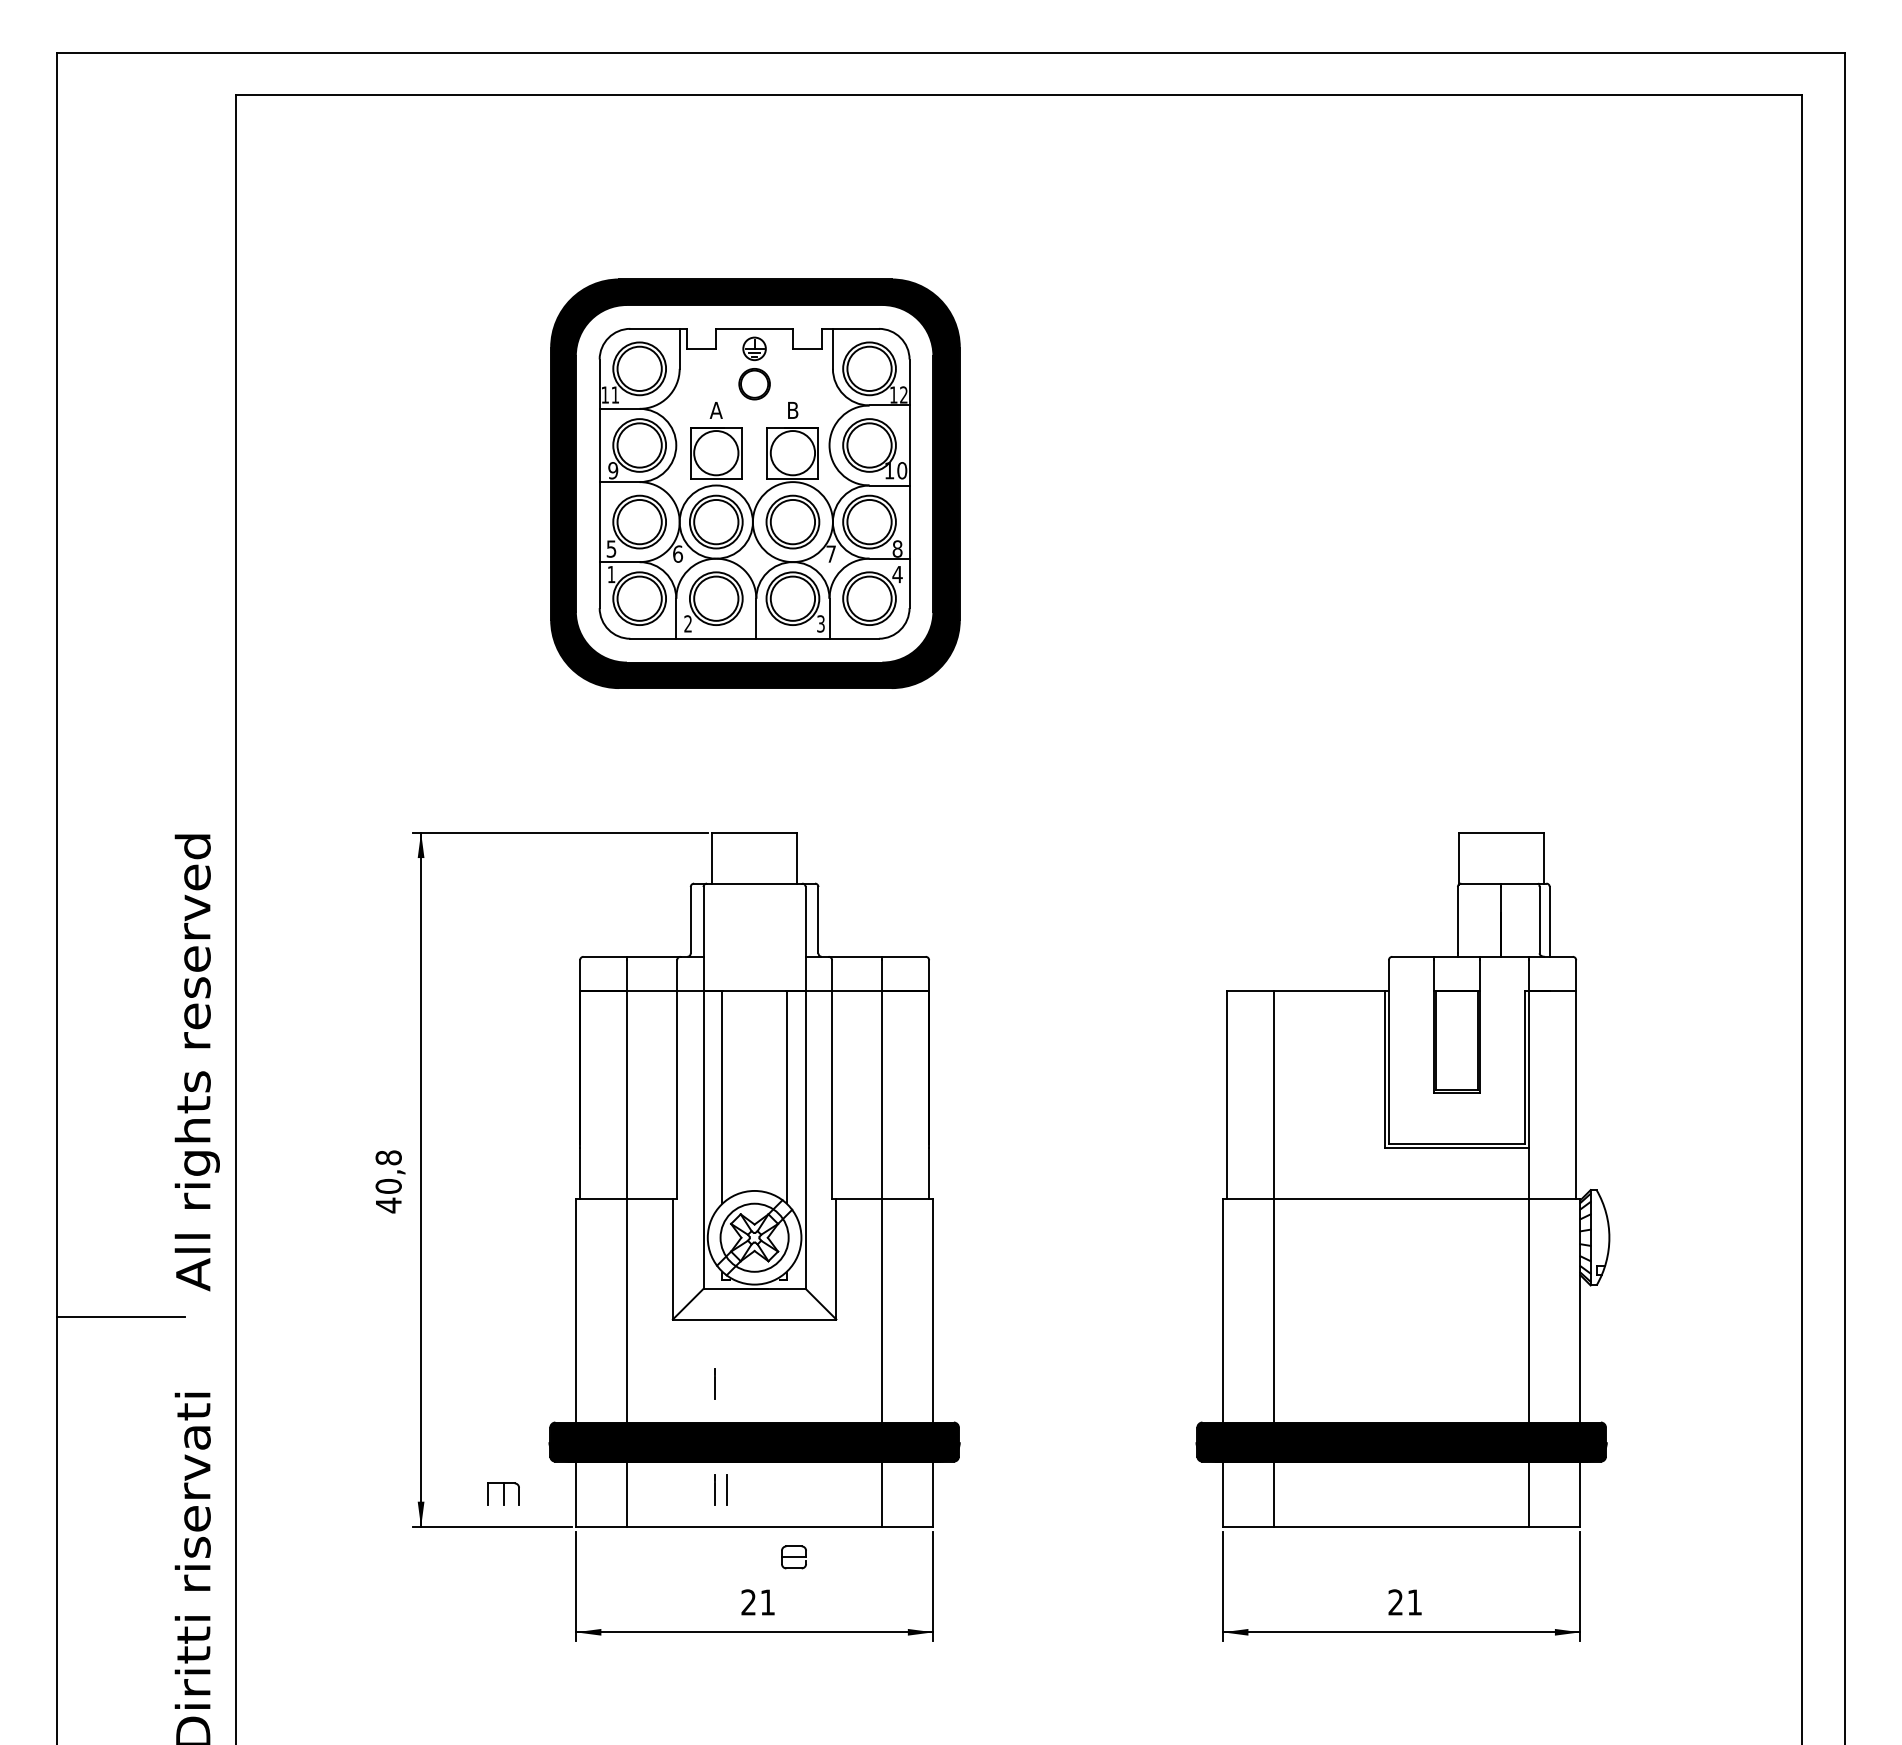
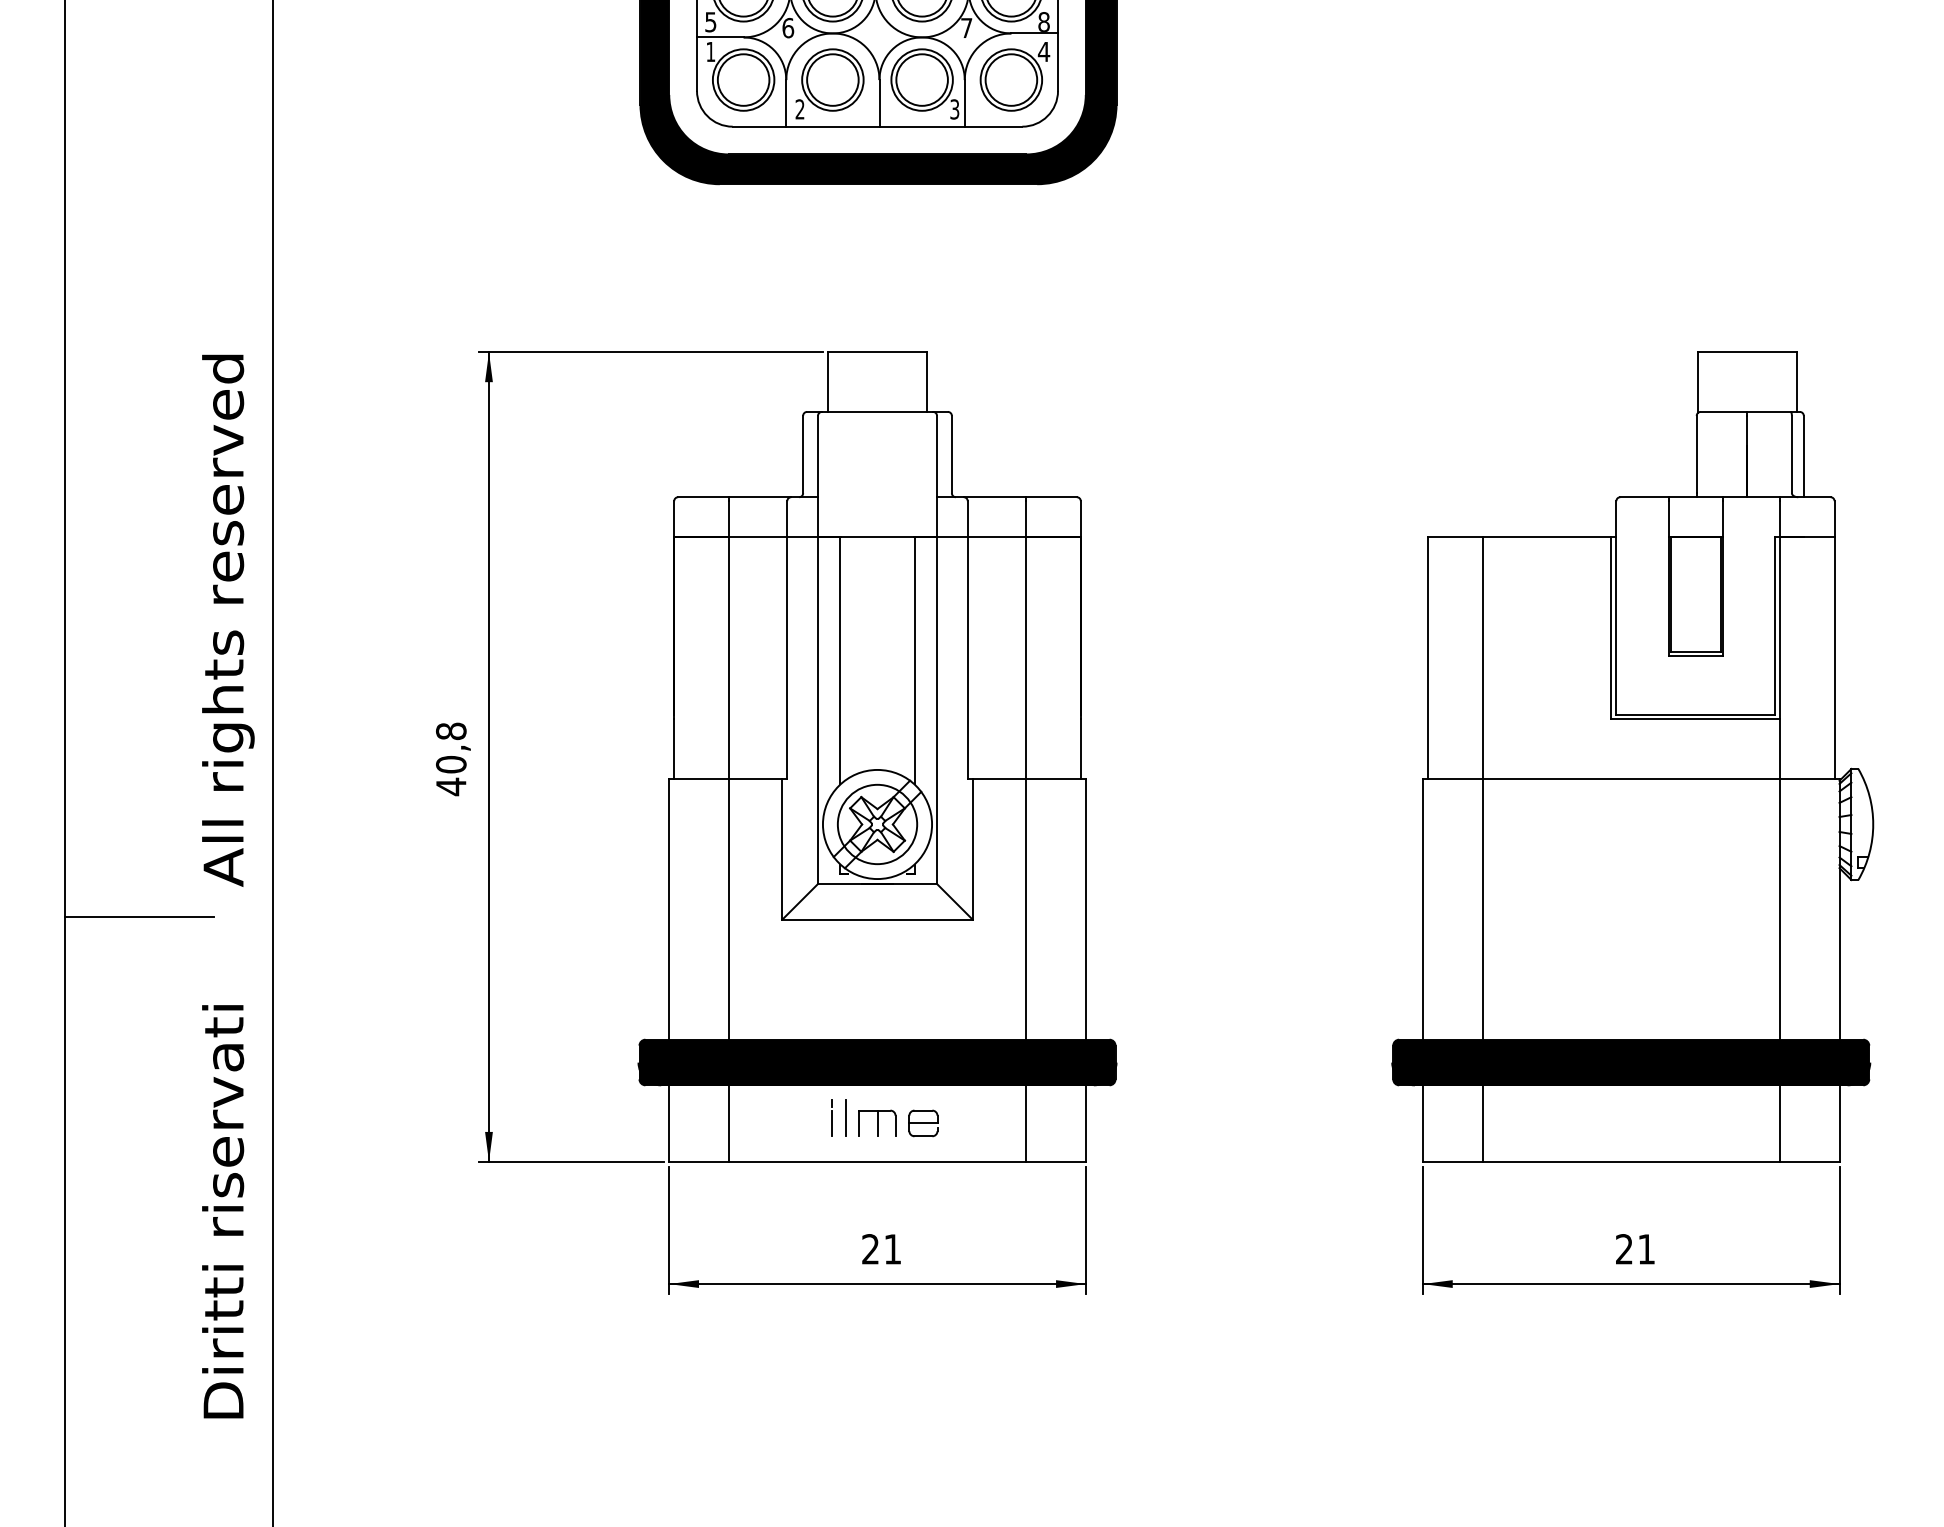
line: (714, 1383) -> (830, 994), removed
part: (503, 1493) -> (877, 1122), moved
part: (793, 1557) -> (922, 1123), moved

